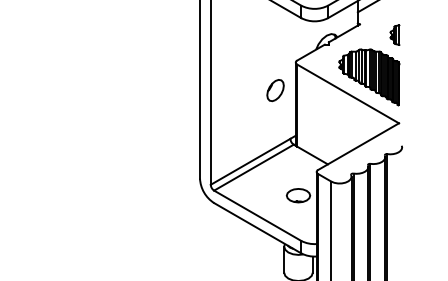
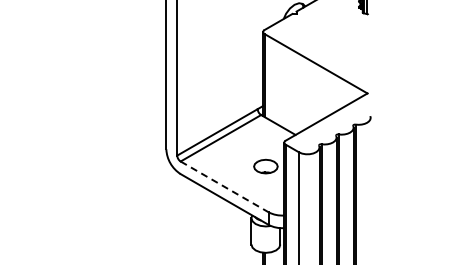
part: (369, 77) -> (337, 47), removed
part: (275, 90) -> (242, 60), removed
line: (258, 216) -> (225, 187), solid -> dashed

